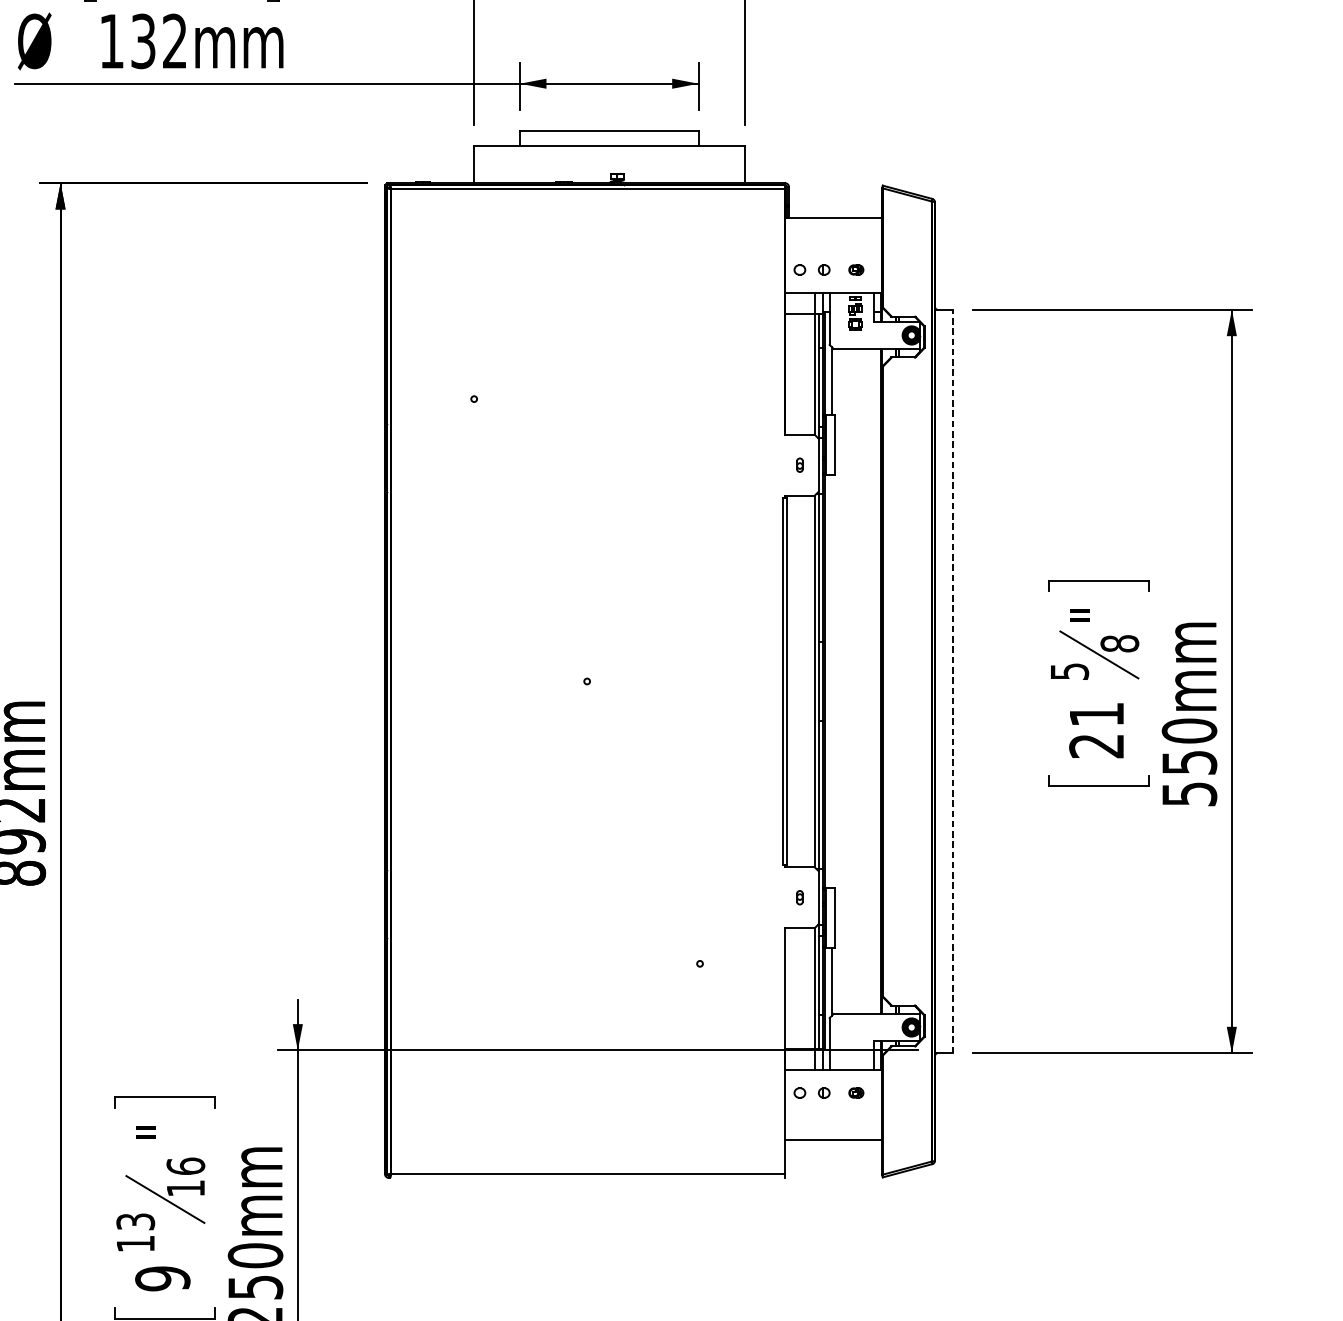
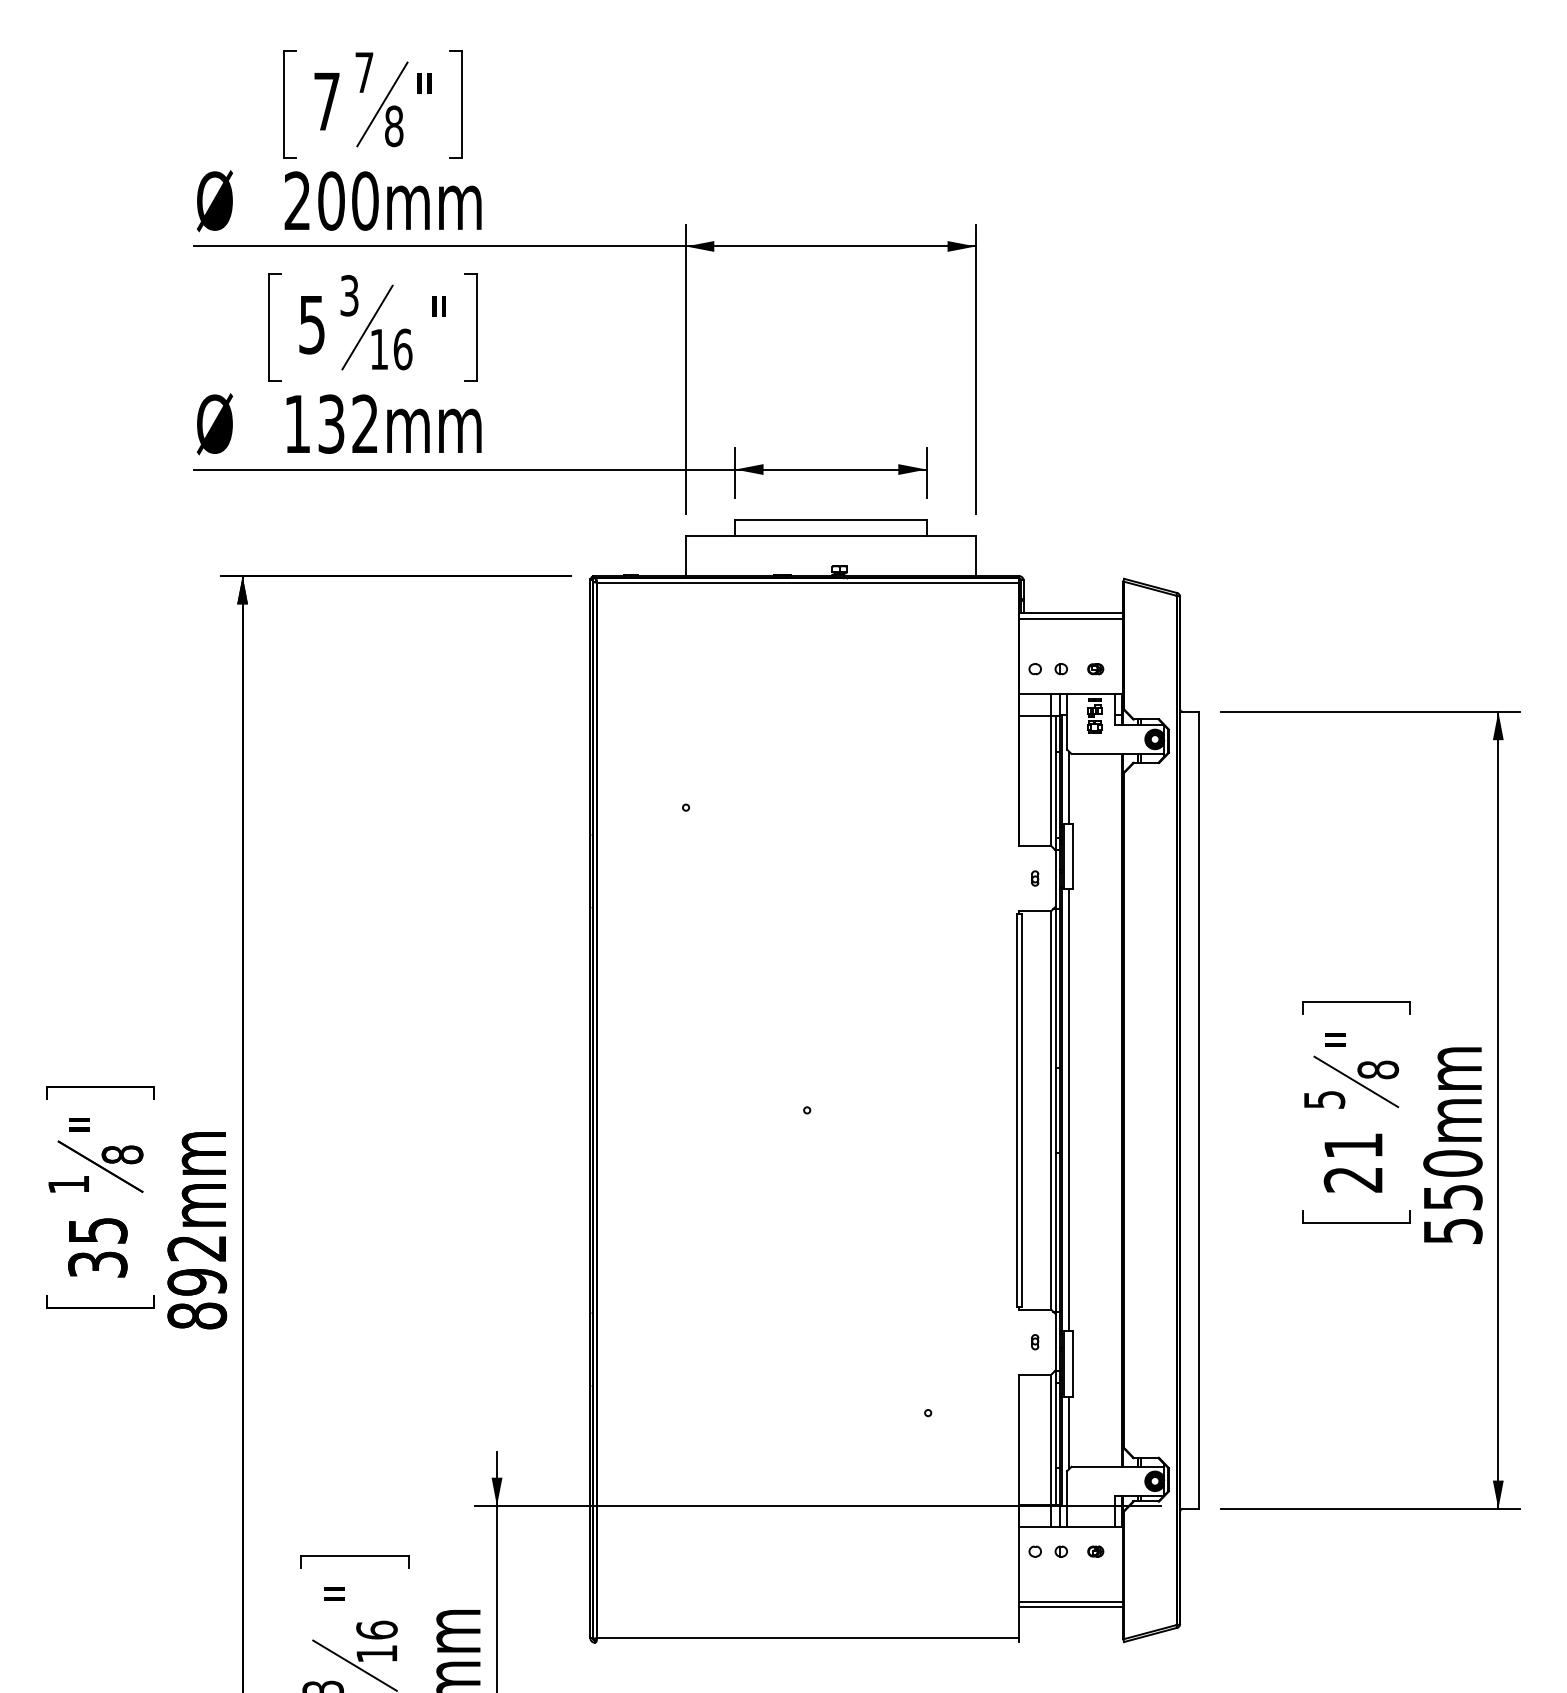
line: (833, 223) -> (1071, 619), added
line: (953, 680) -> (1199, 1109), dashed -> solid
line: (831, 681) -> (1069, 1110), added
line: (833, 1145) -> (1071, 1607), added

